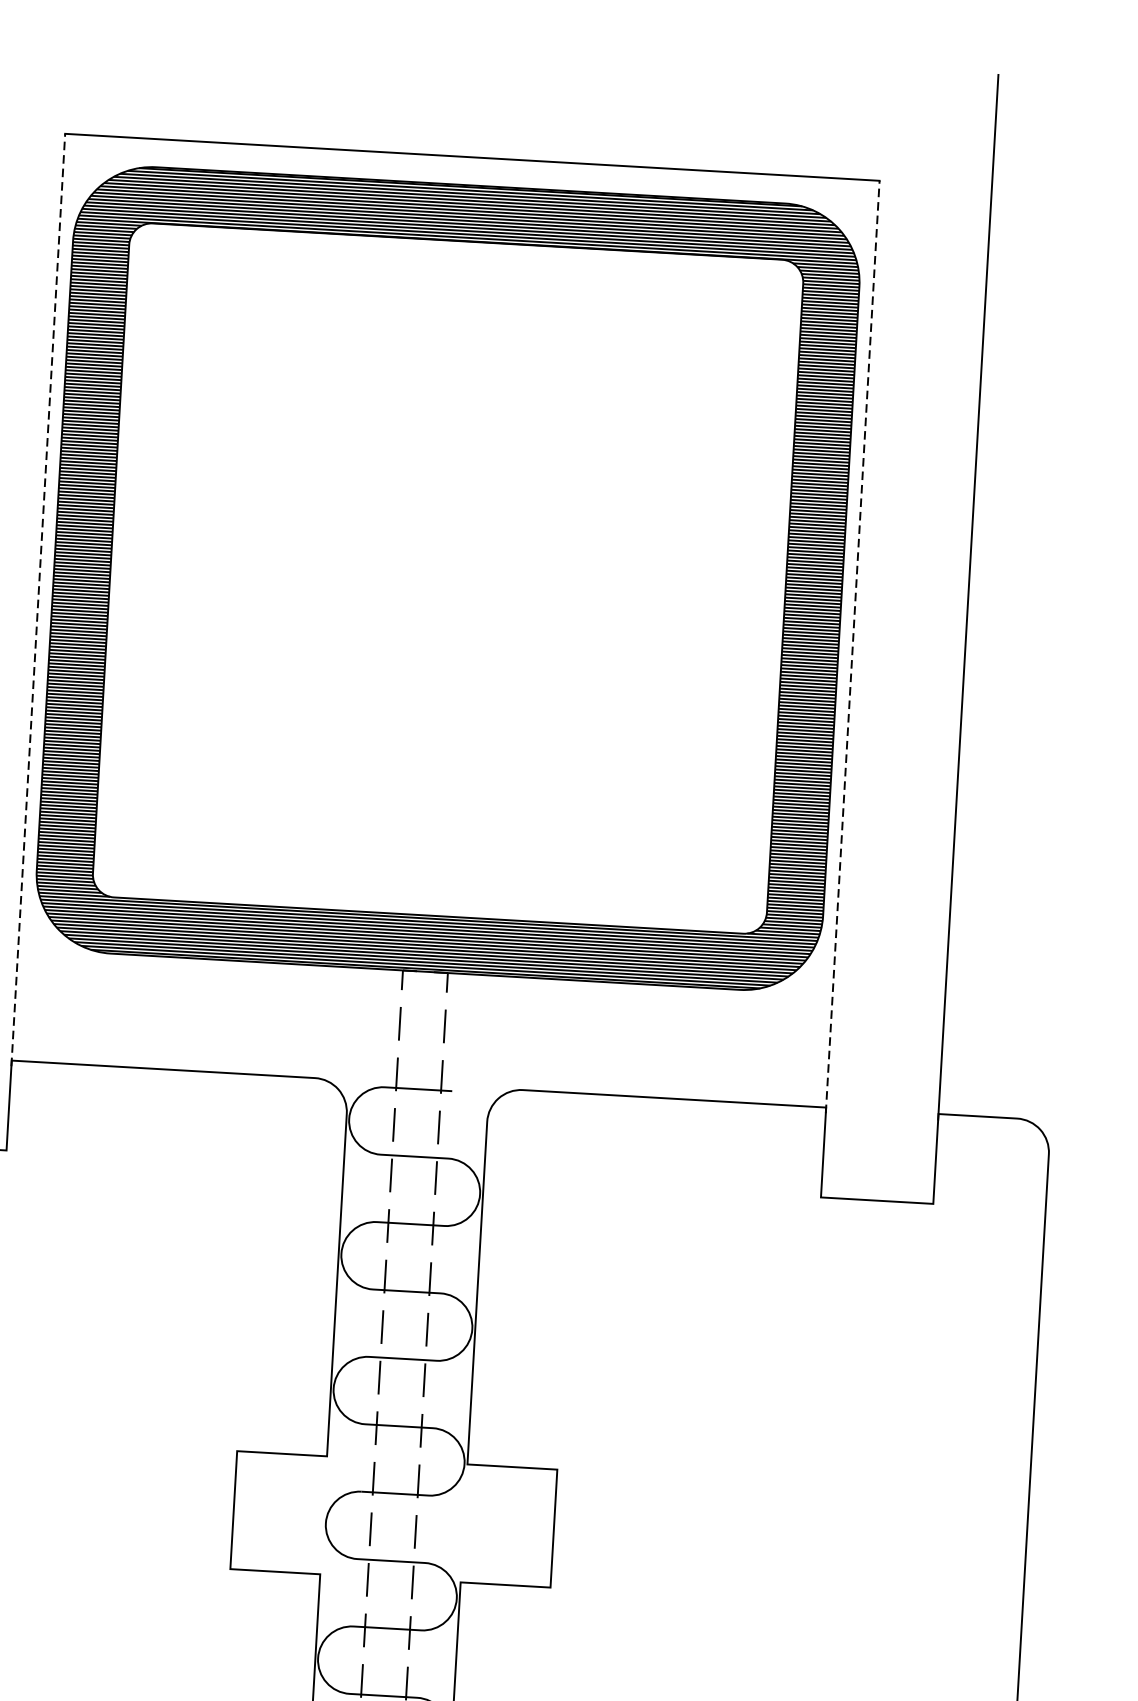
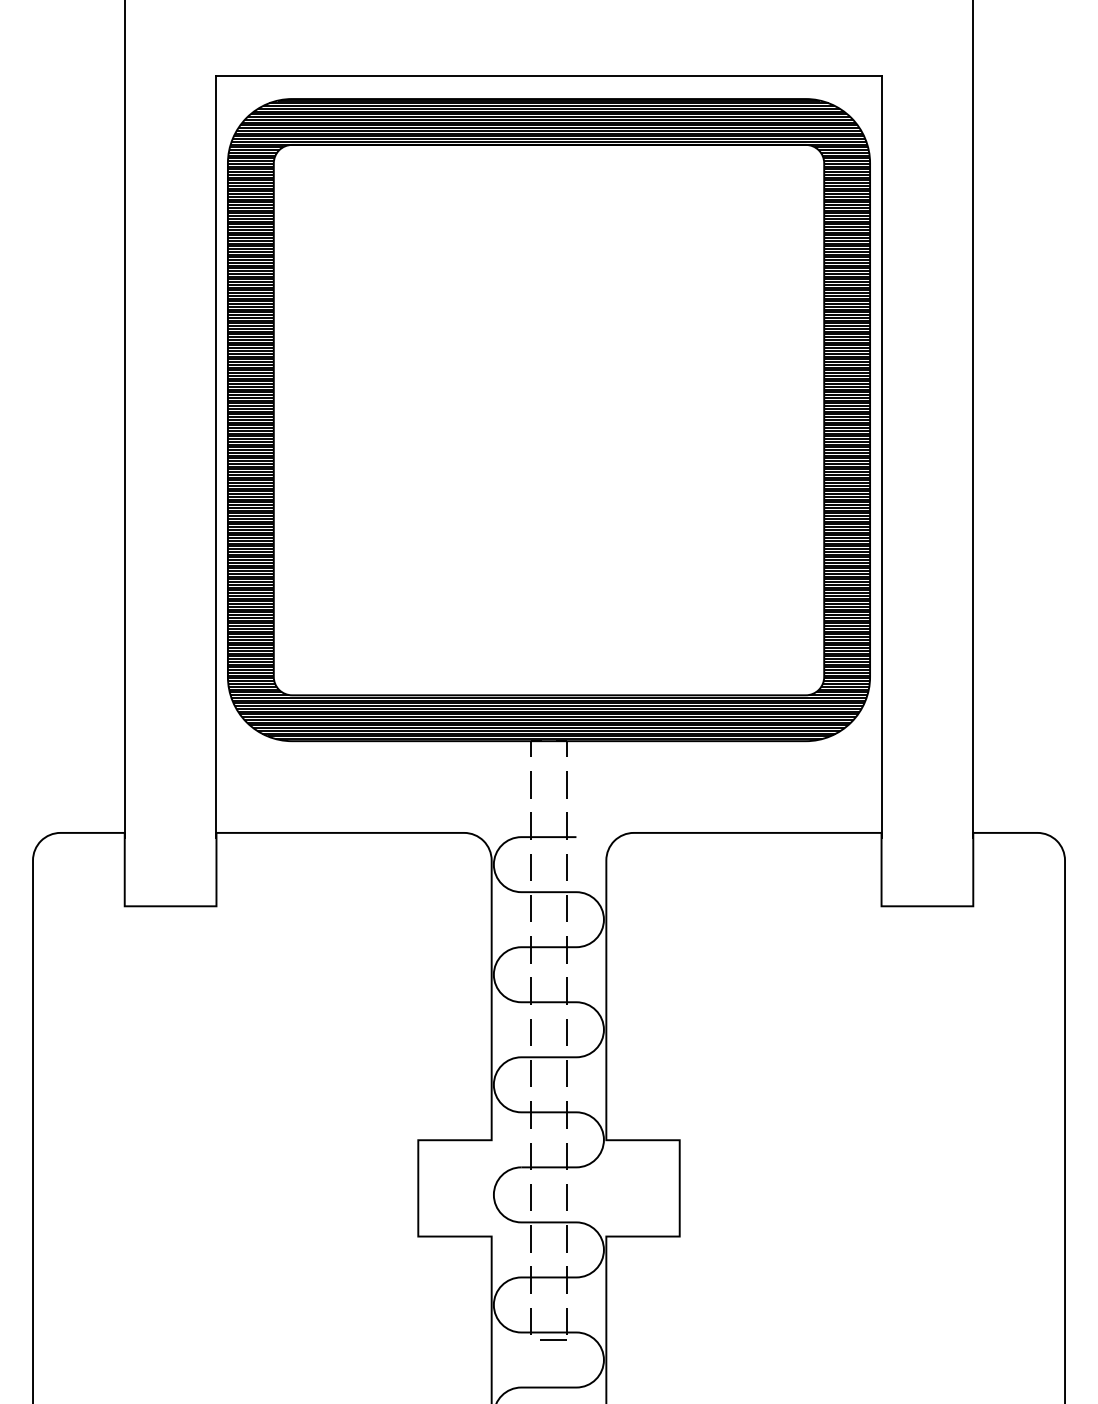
line: (38, 599) -> (216, 456), dashed -> solid
line: (852, 646) -> (881, 456), dashed -> solid

